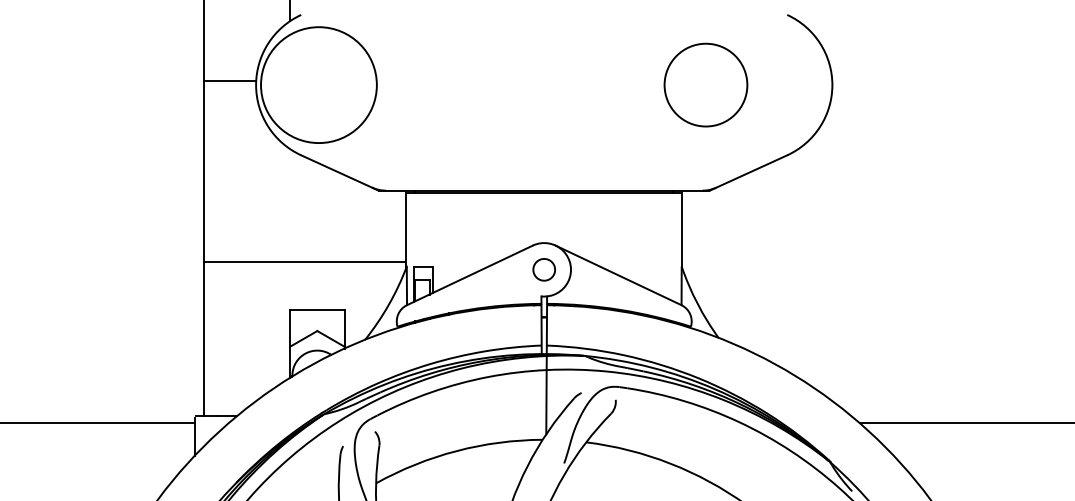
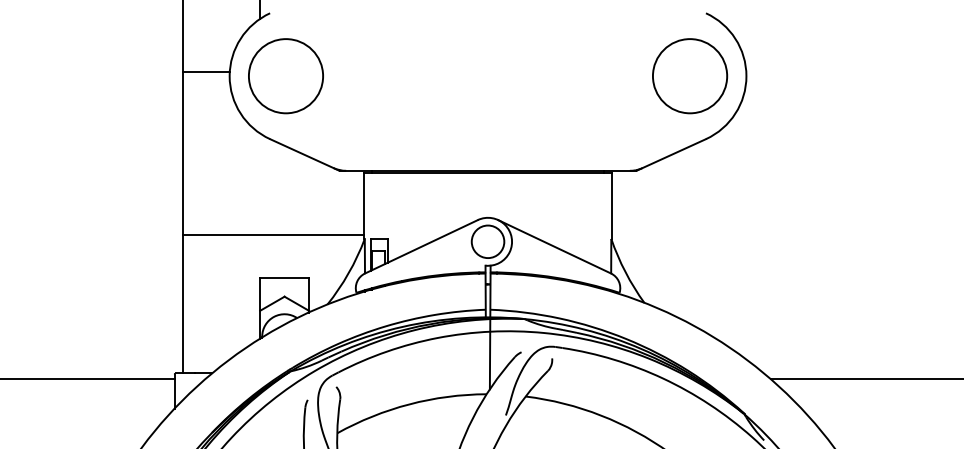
circle: (318, 85) -> (285, 76), size x0.71
circle: (706, 85) -> (690, 76), moved
circle: (543, 269) -> (487, 241), size x1.67

